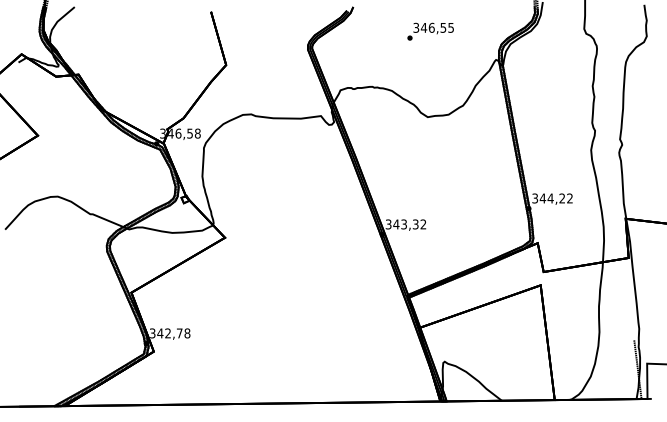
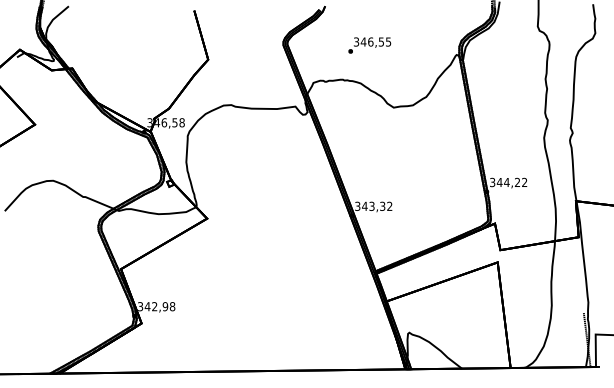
text: (430, 31) -> (369, 45), moved
text: (179, 333) -> (165, 306), 342,78 -> 342,98

